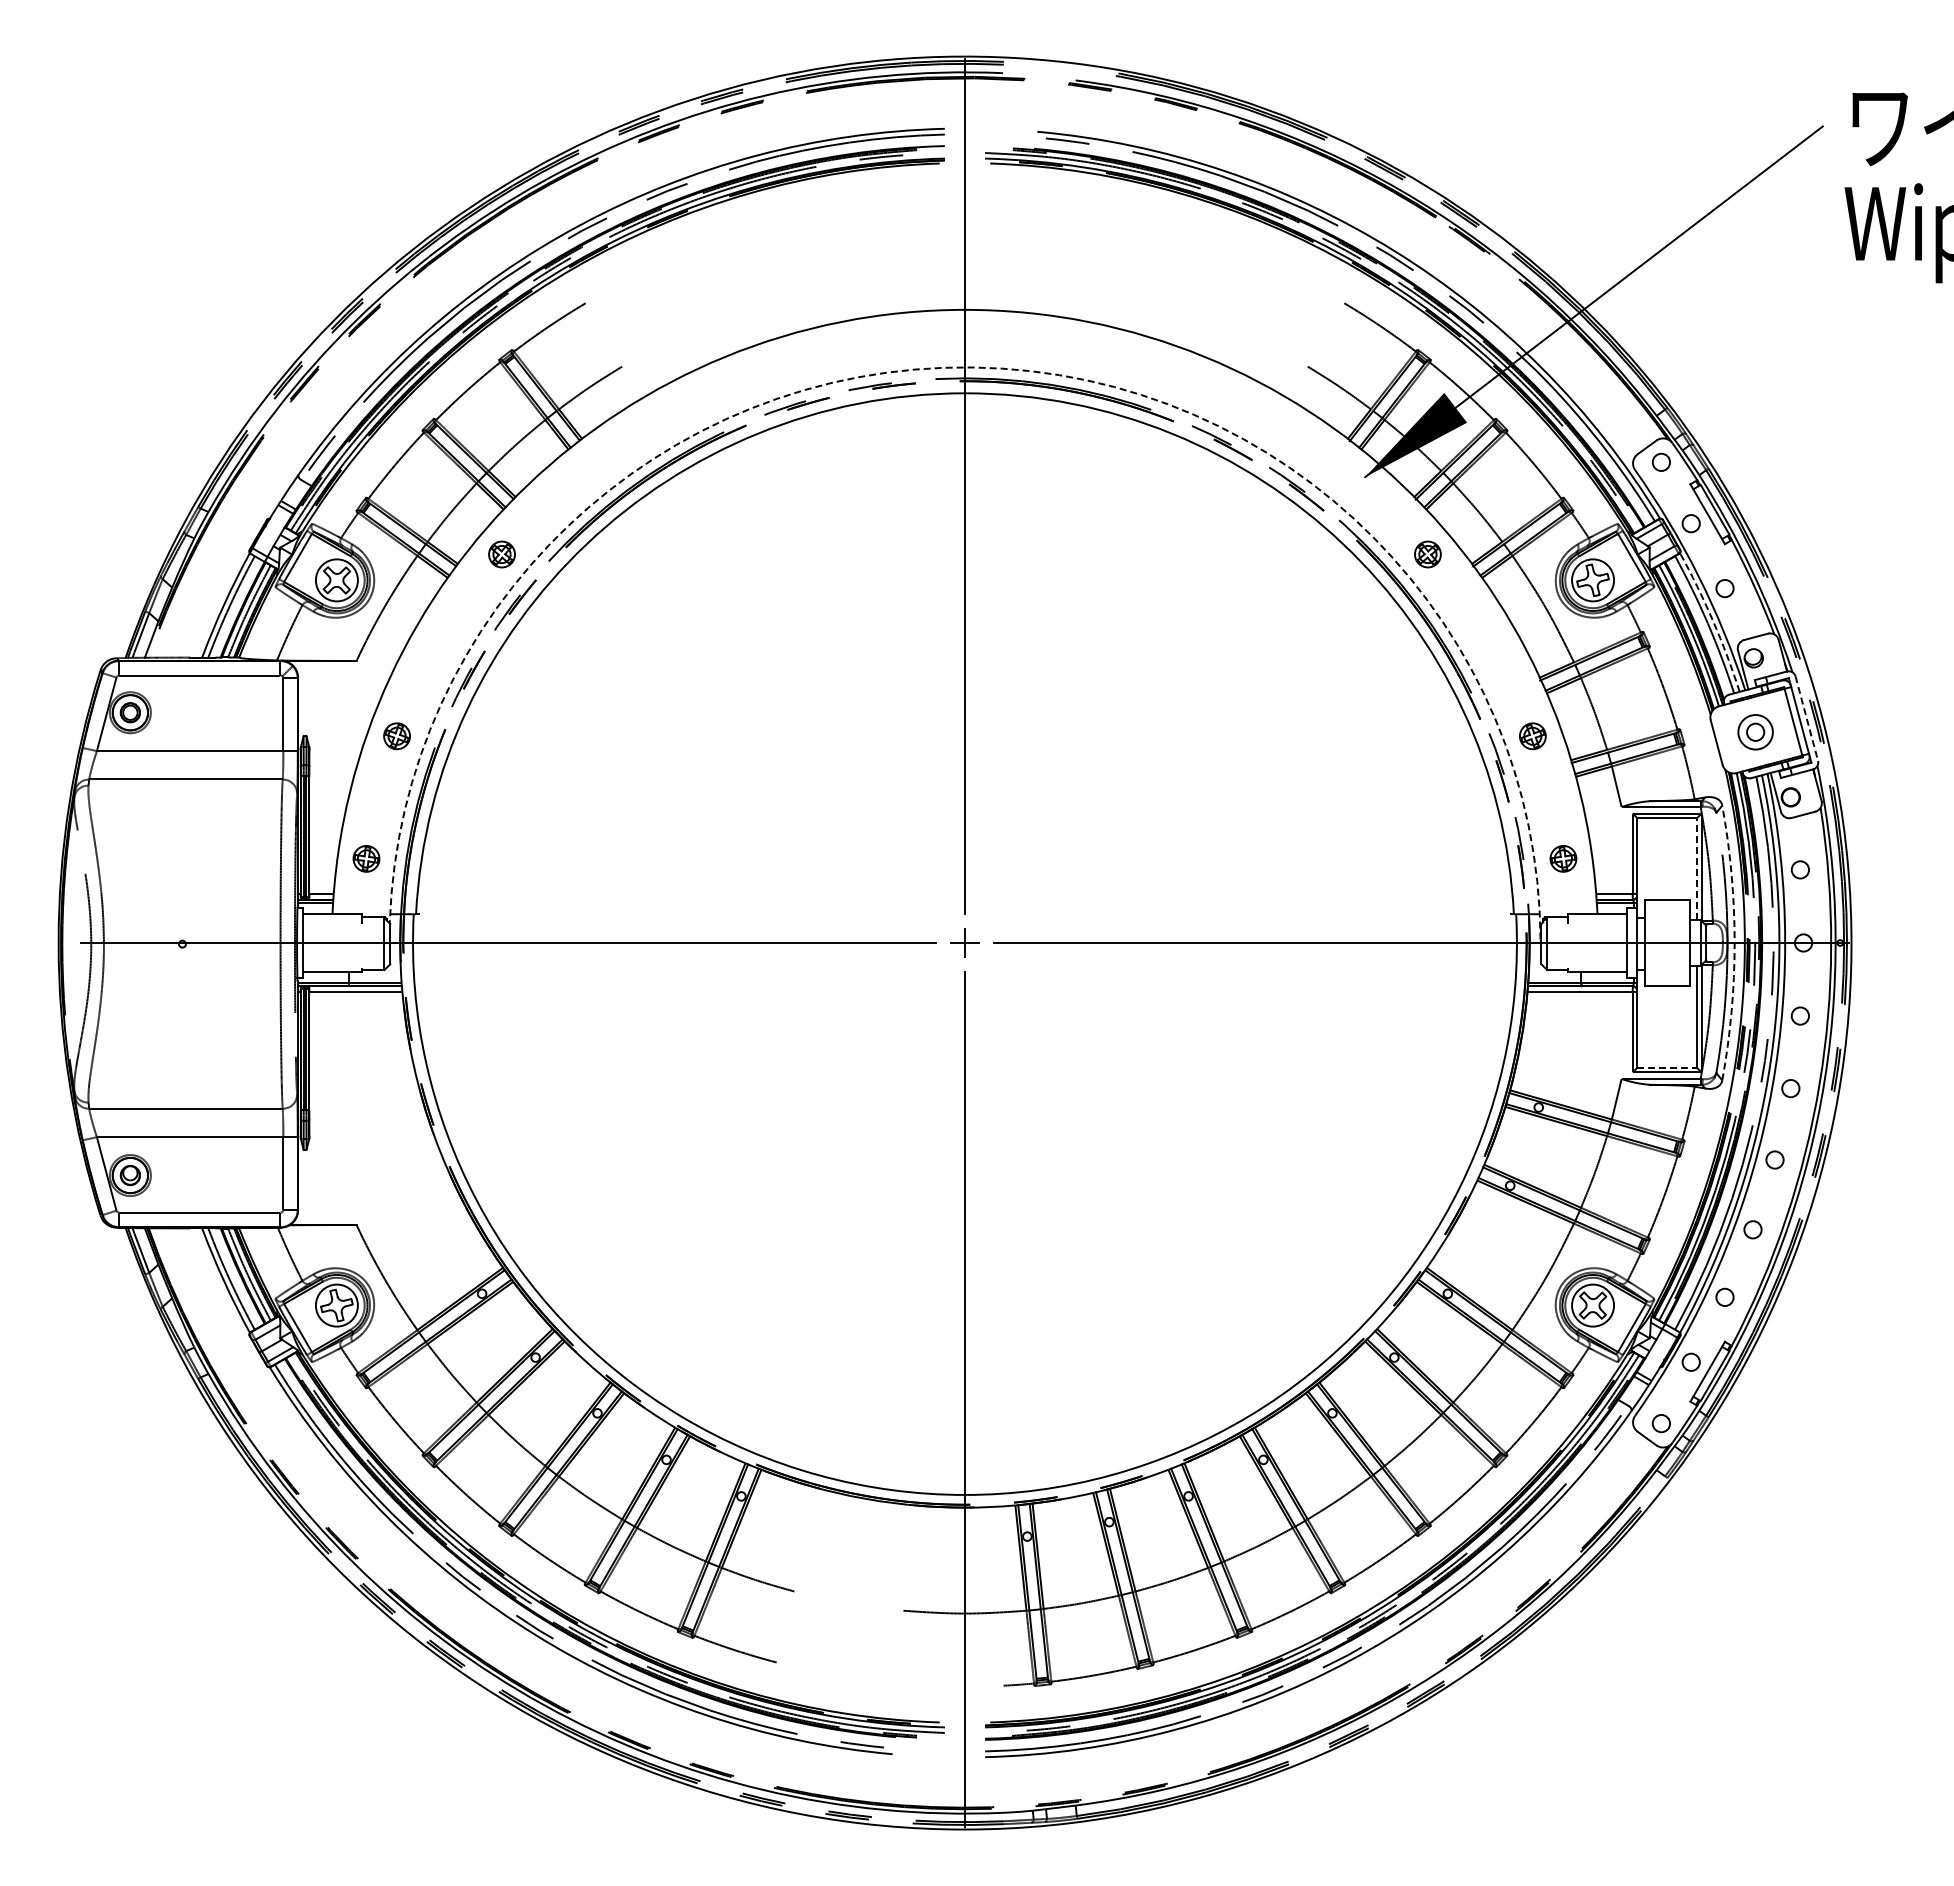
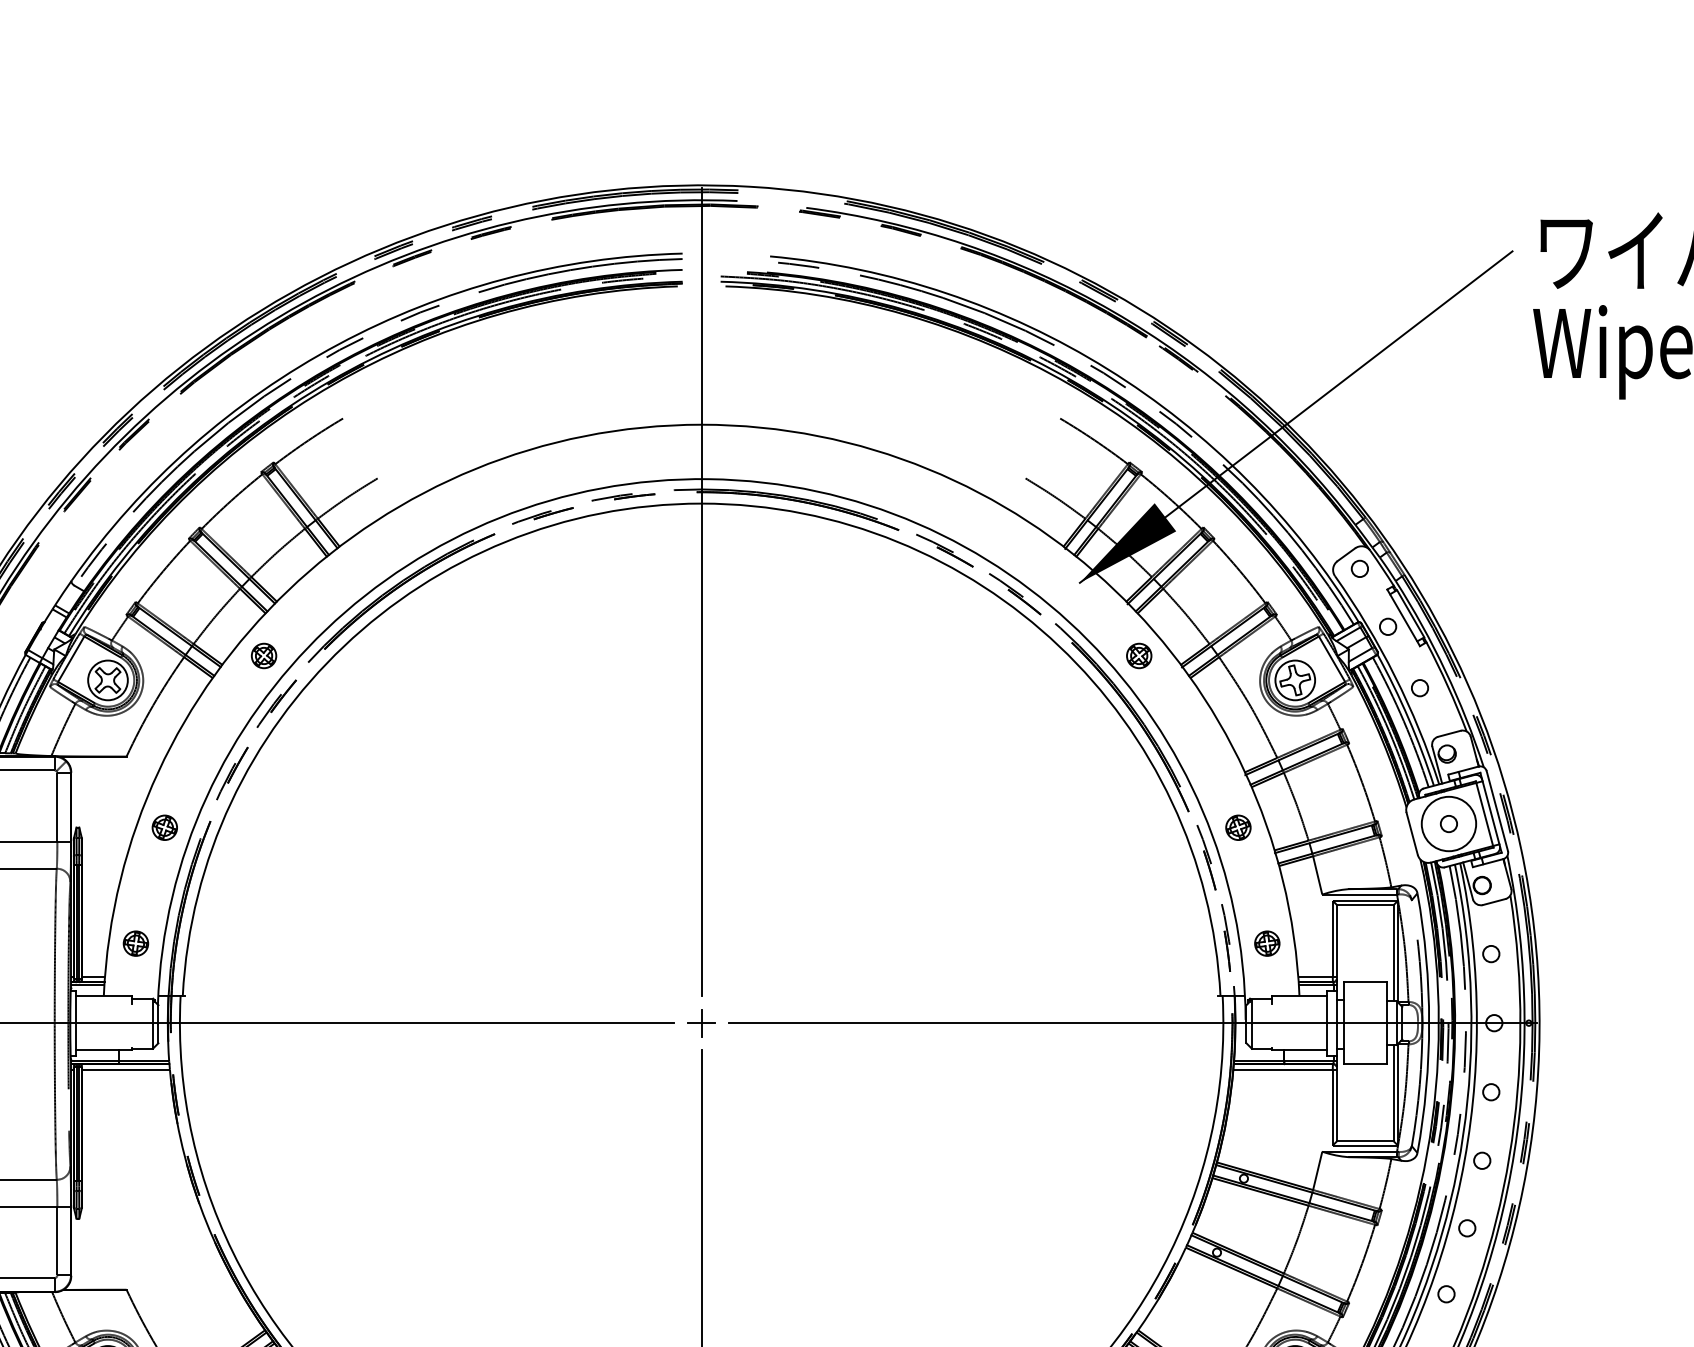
arc: (973, 367) -> (709, 479), dashed -> solid
arc: (1712, 620) -> (1408, 718), dashed -> solid
line: (1806, 718) -> (1497, 810), dashed -> solid
circle: (1755, 732) -> (1448, 824), size x1.67
line: (1697, 868) -> (1394, 952), dashed -> solid
arc: (1734, 943) -> (1428, 1023), dashed -> solid
line: (1667, 1067) -> (1365, 1140), dashed -> solid

